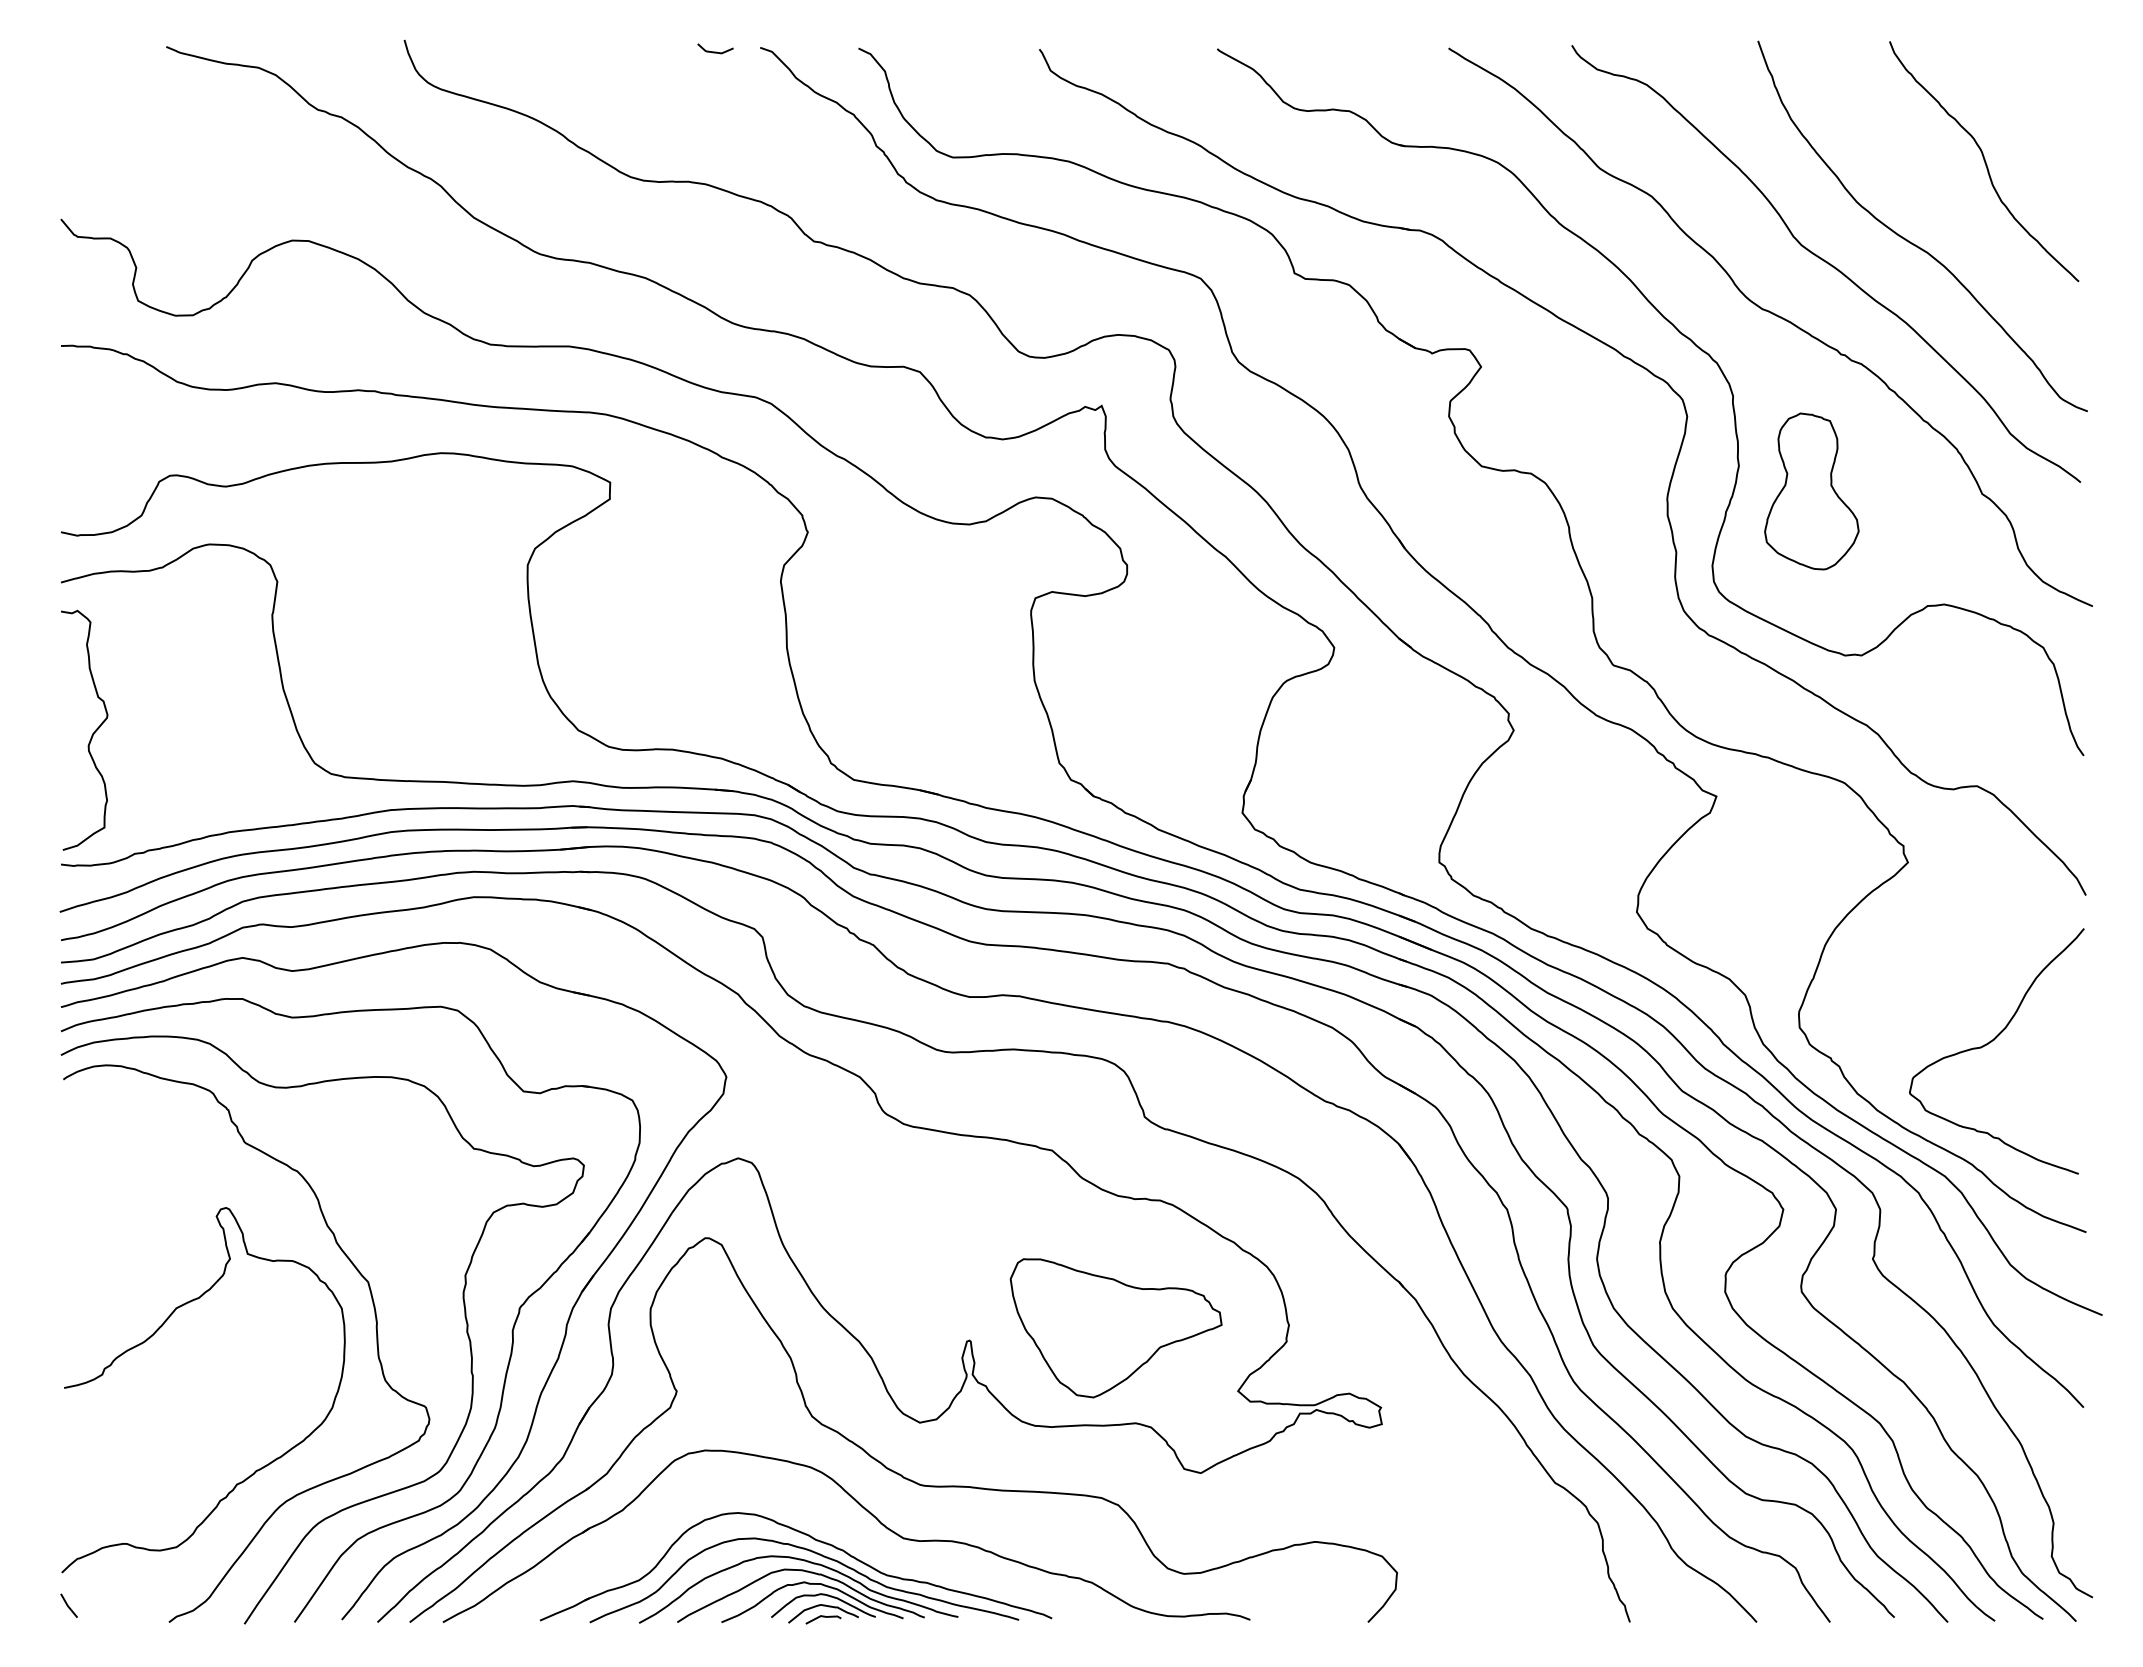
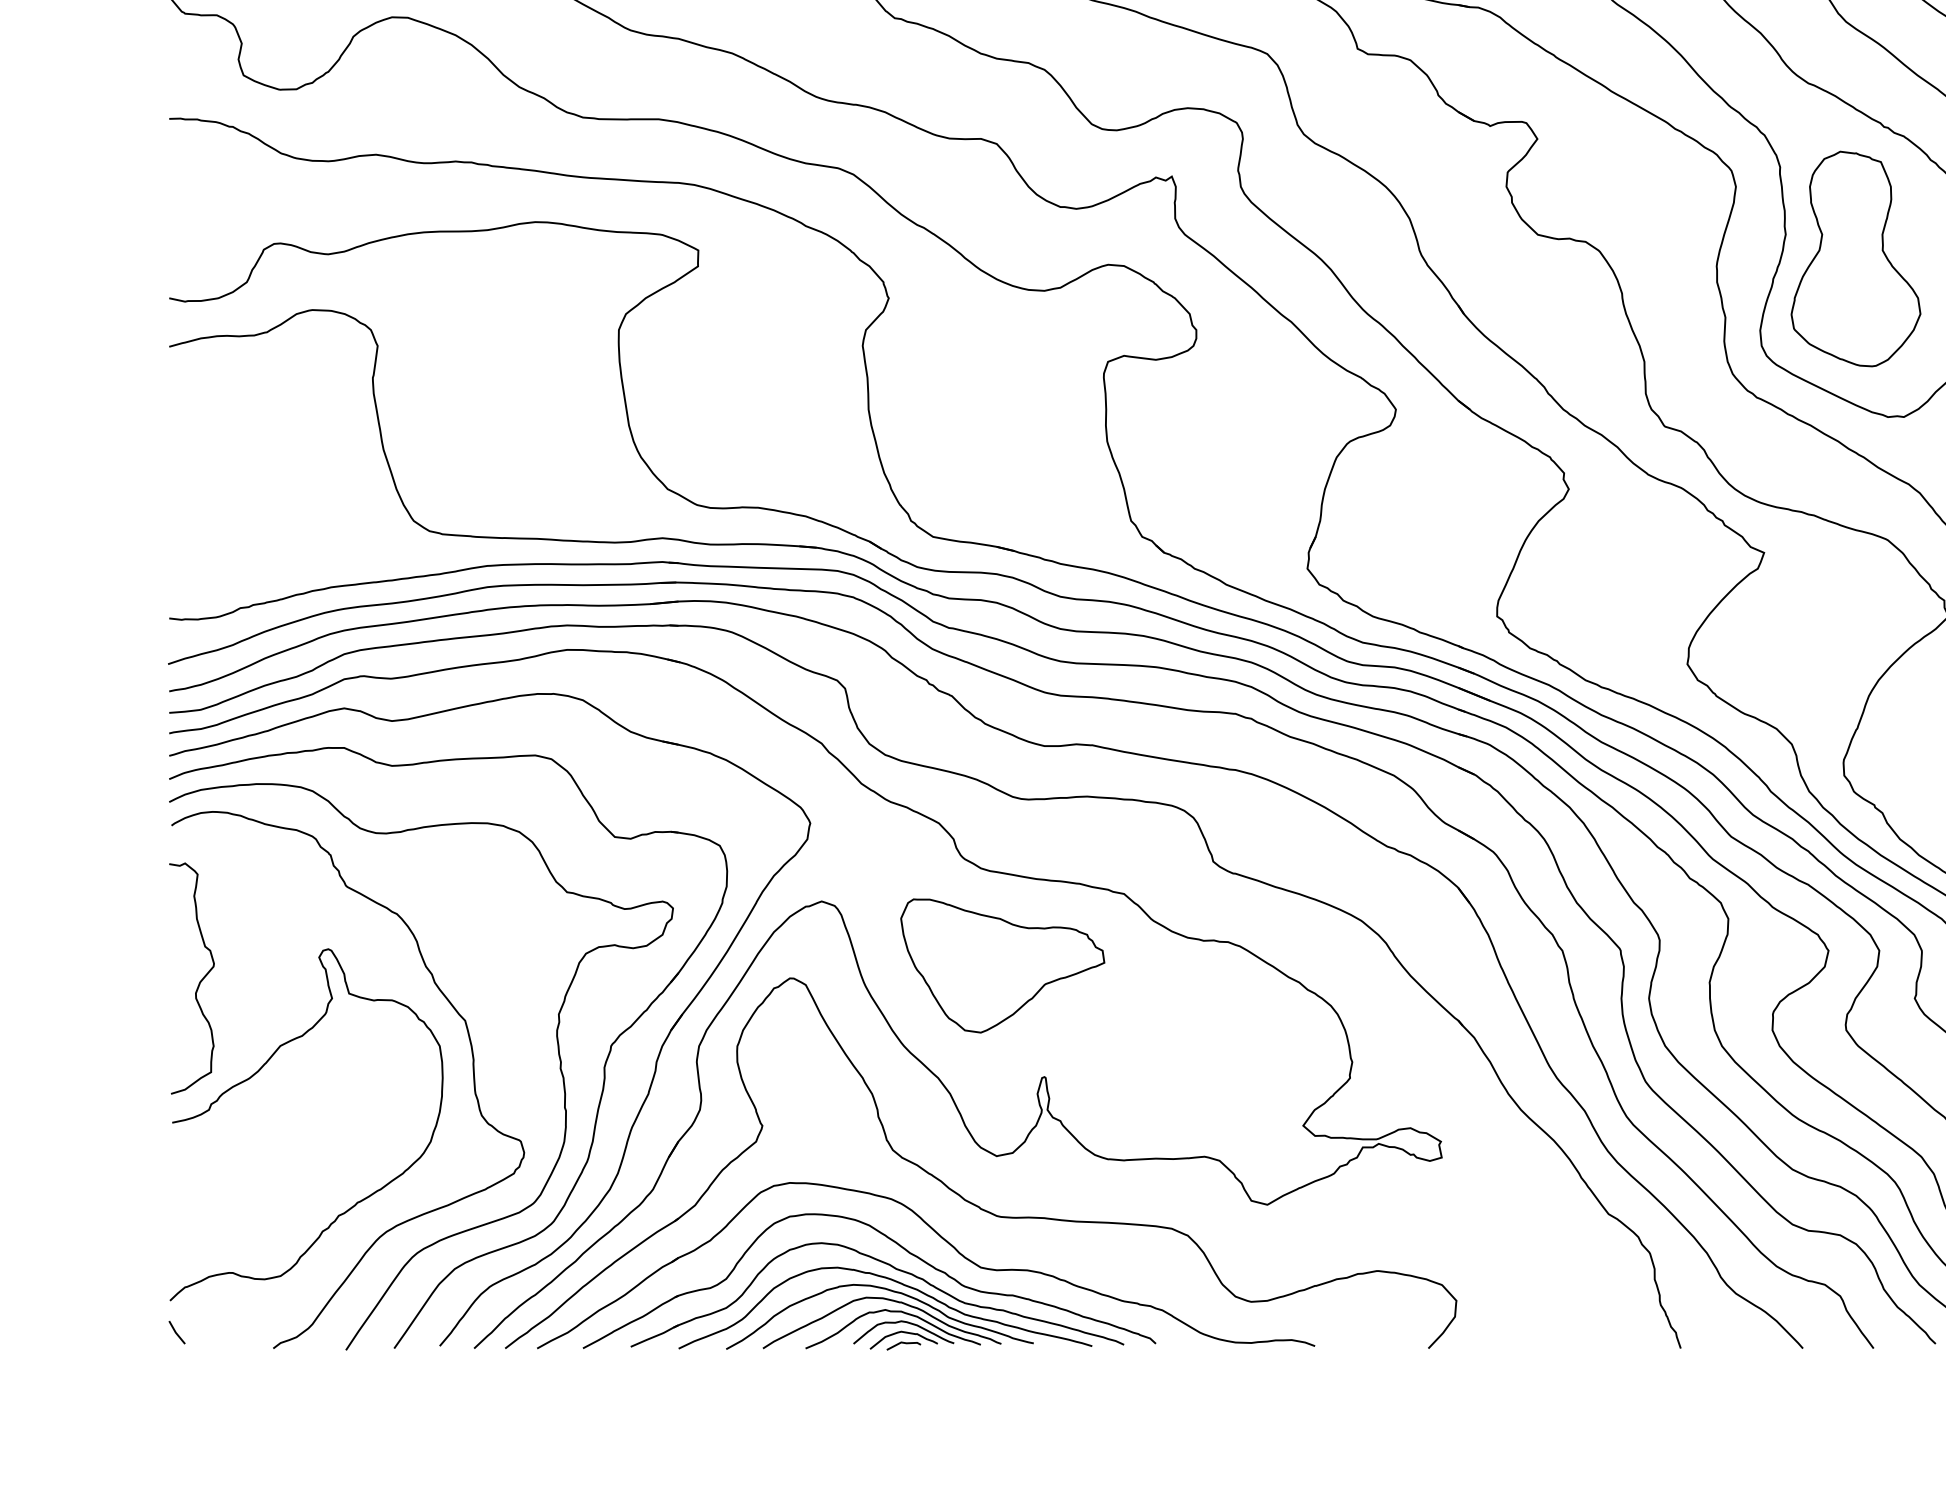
part: (1811, 491) -> (1855, 259), size x1.43
curve: (92, 733) -> (199, 981), moved
part: (1115, 1328) -> (1002, 966), moved
part: (817, 1515) -> (898, 1245), added

